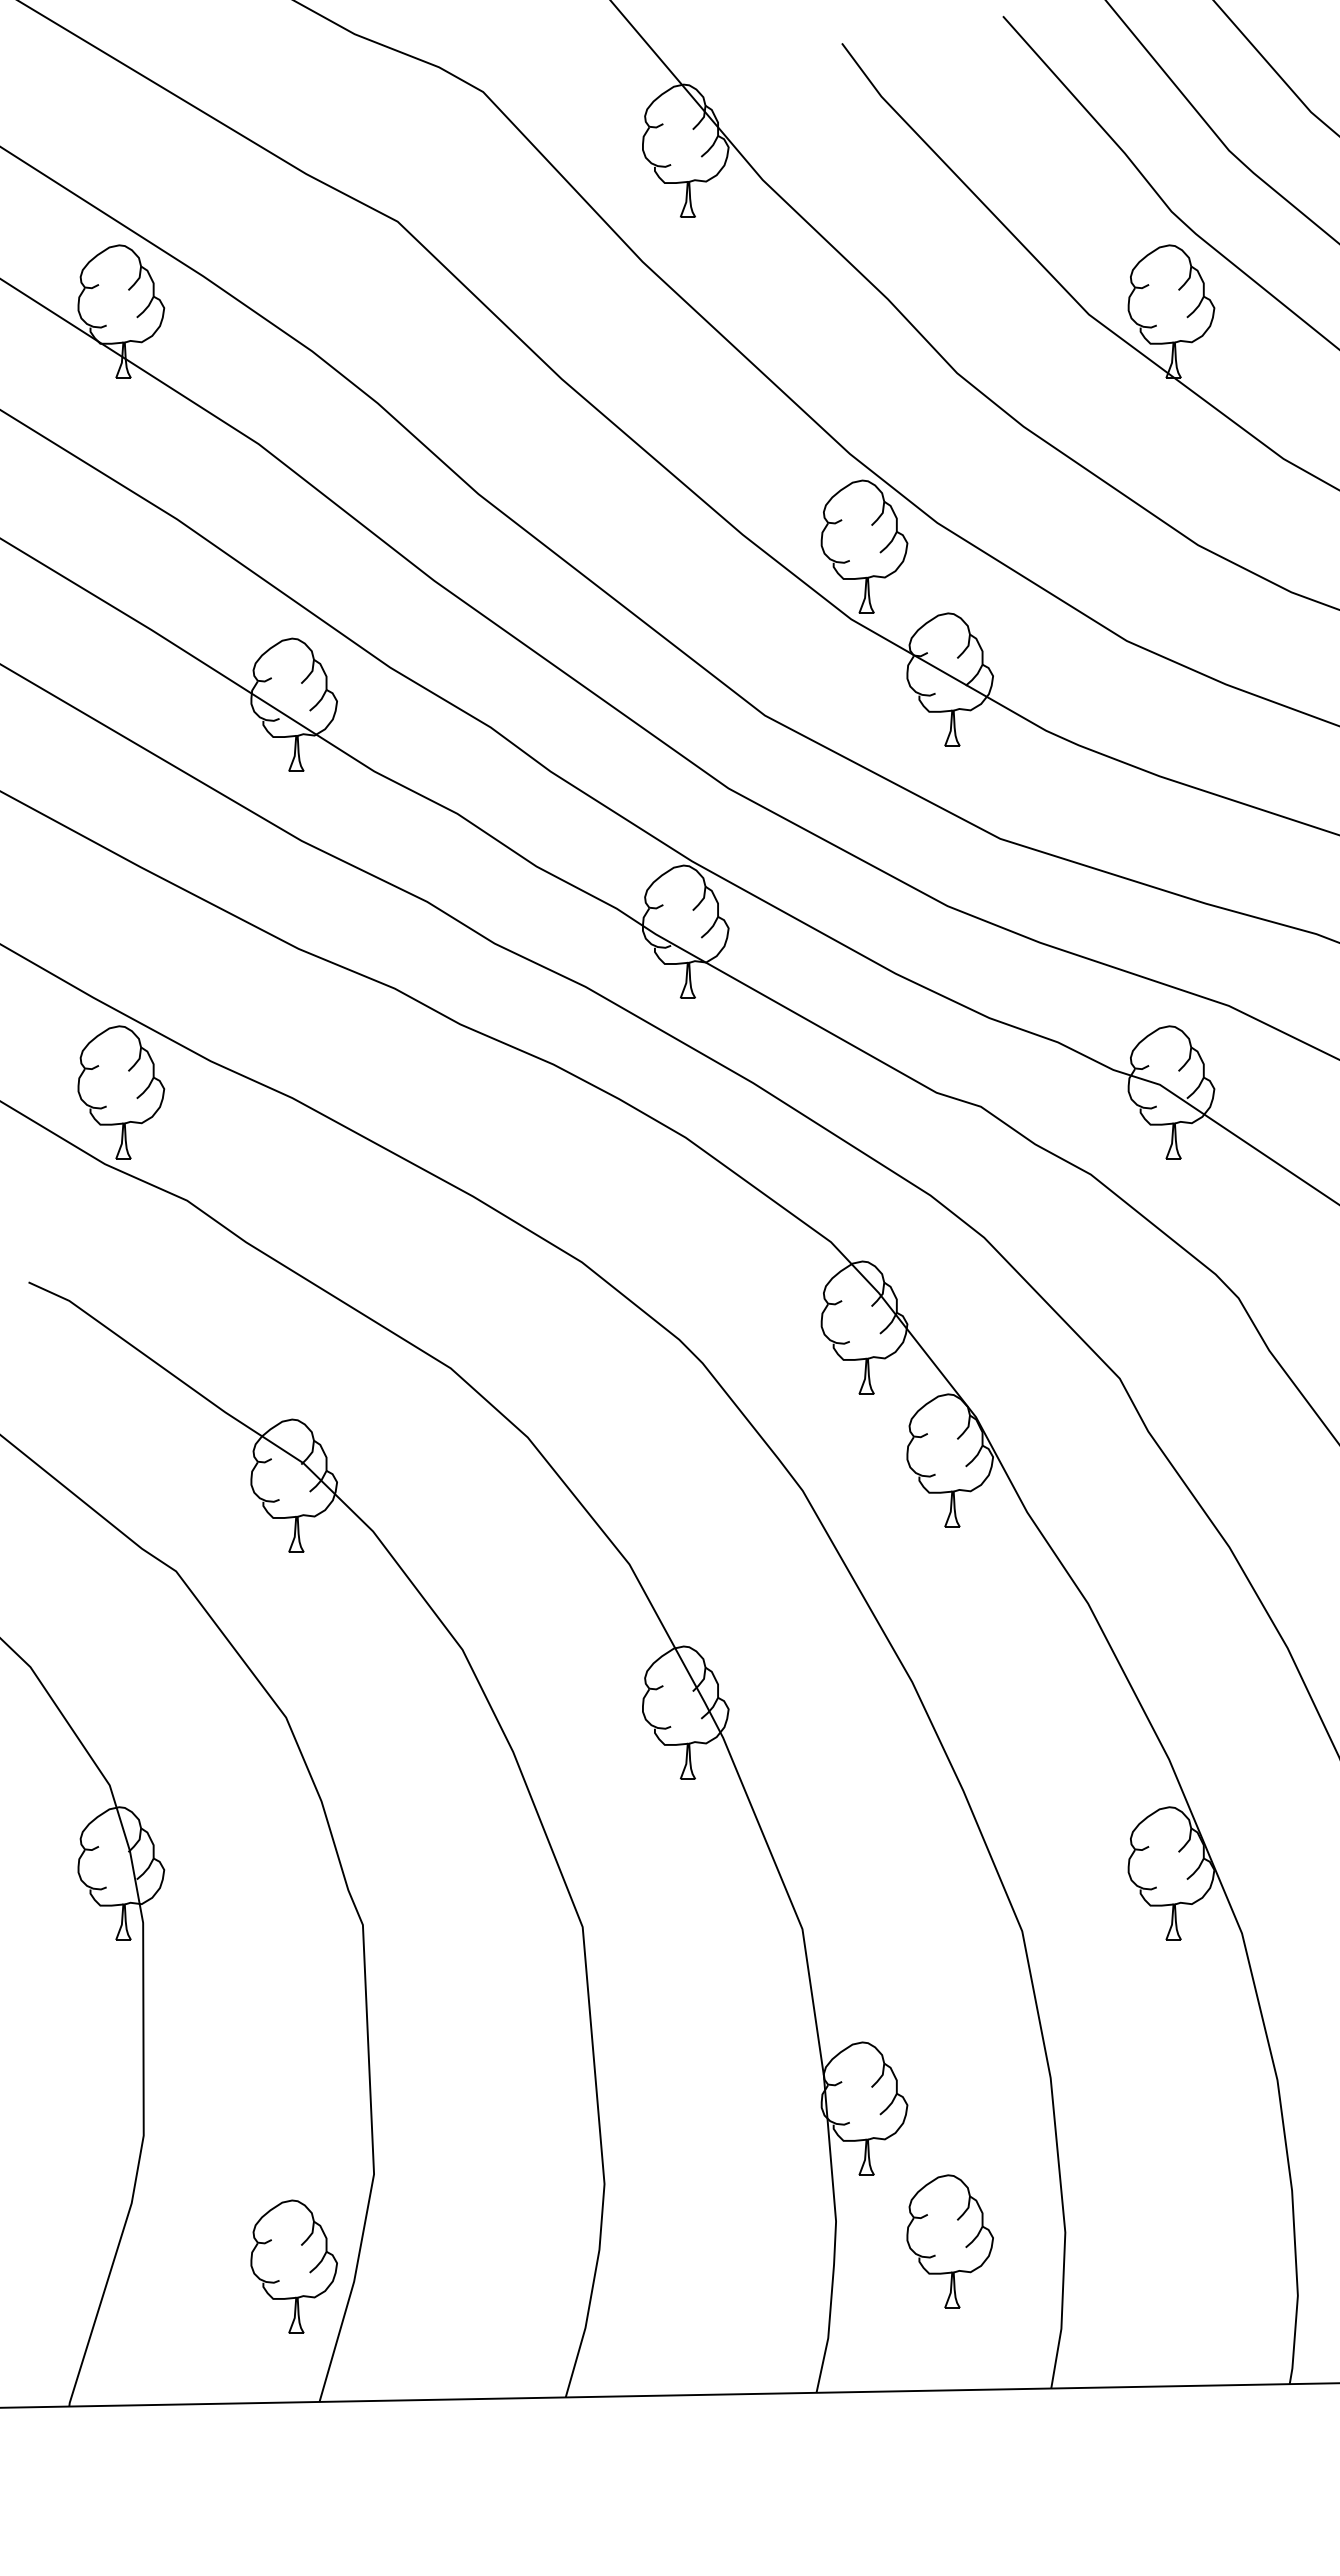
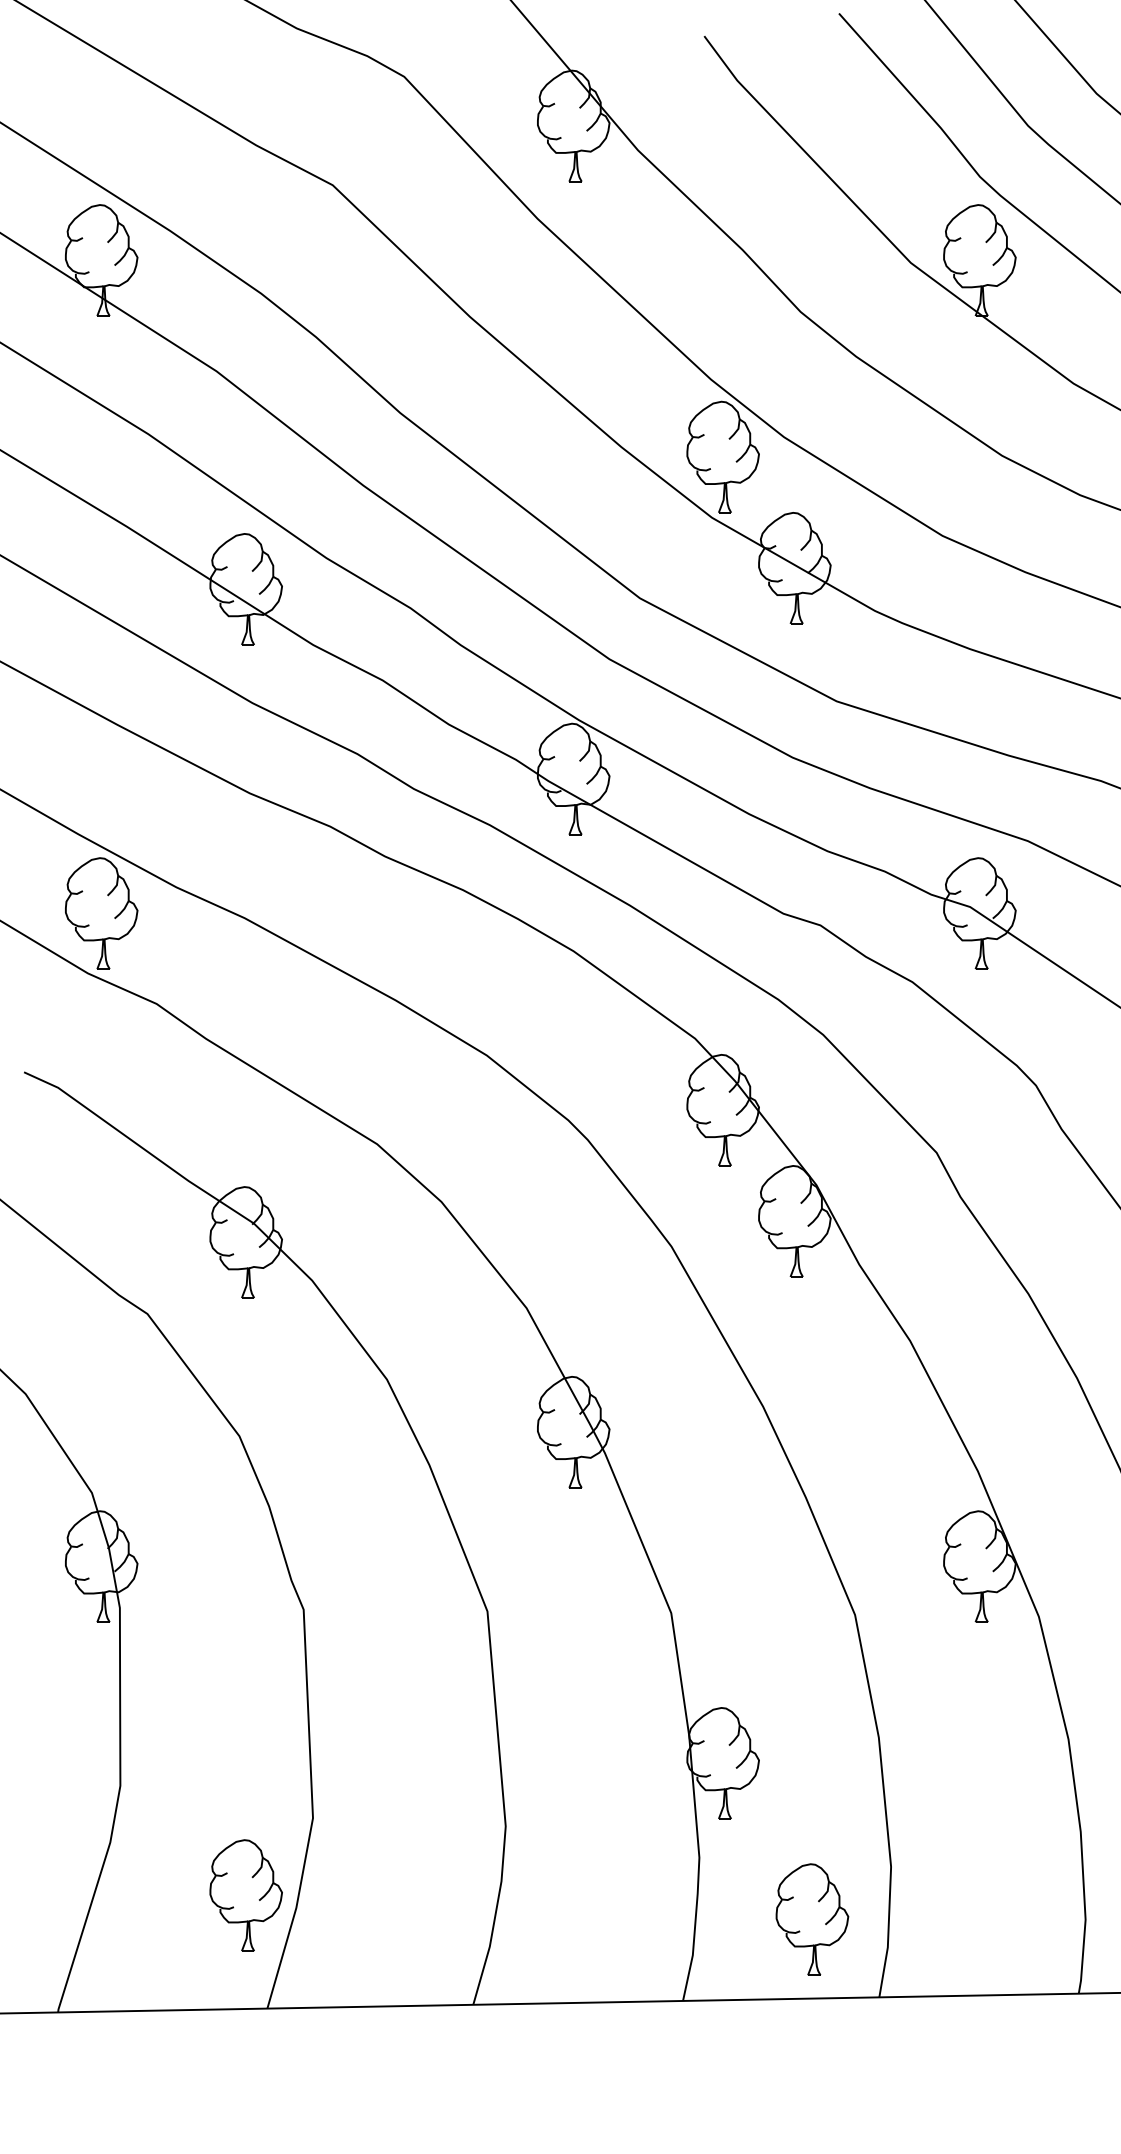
part: (949, 2241) -> (811, 1919), moved

